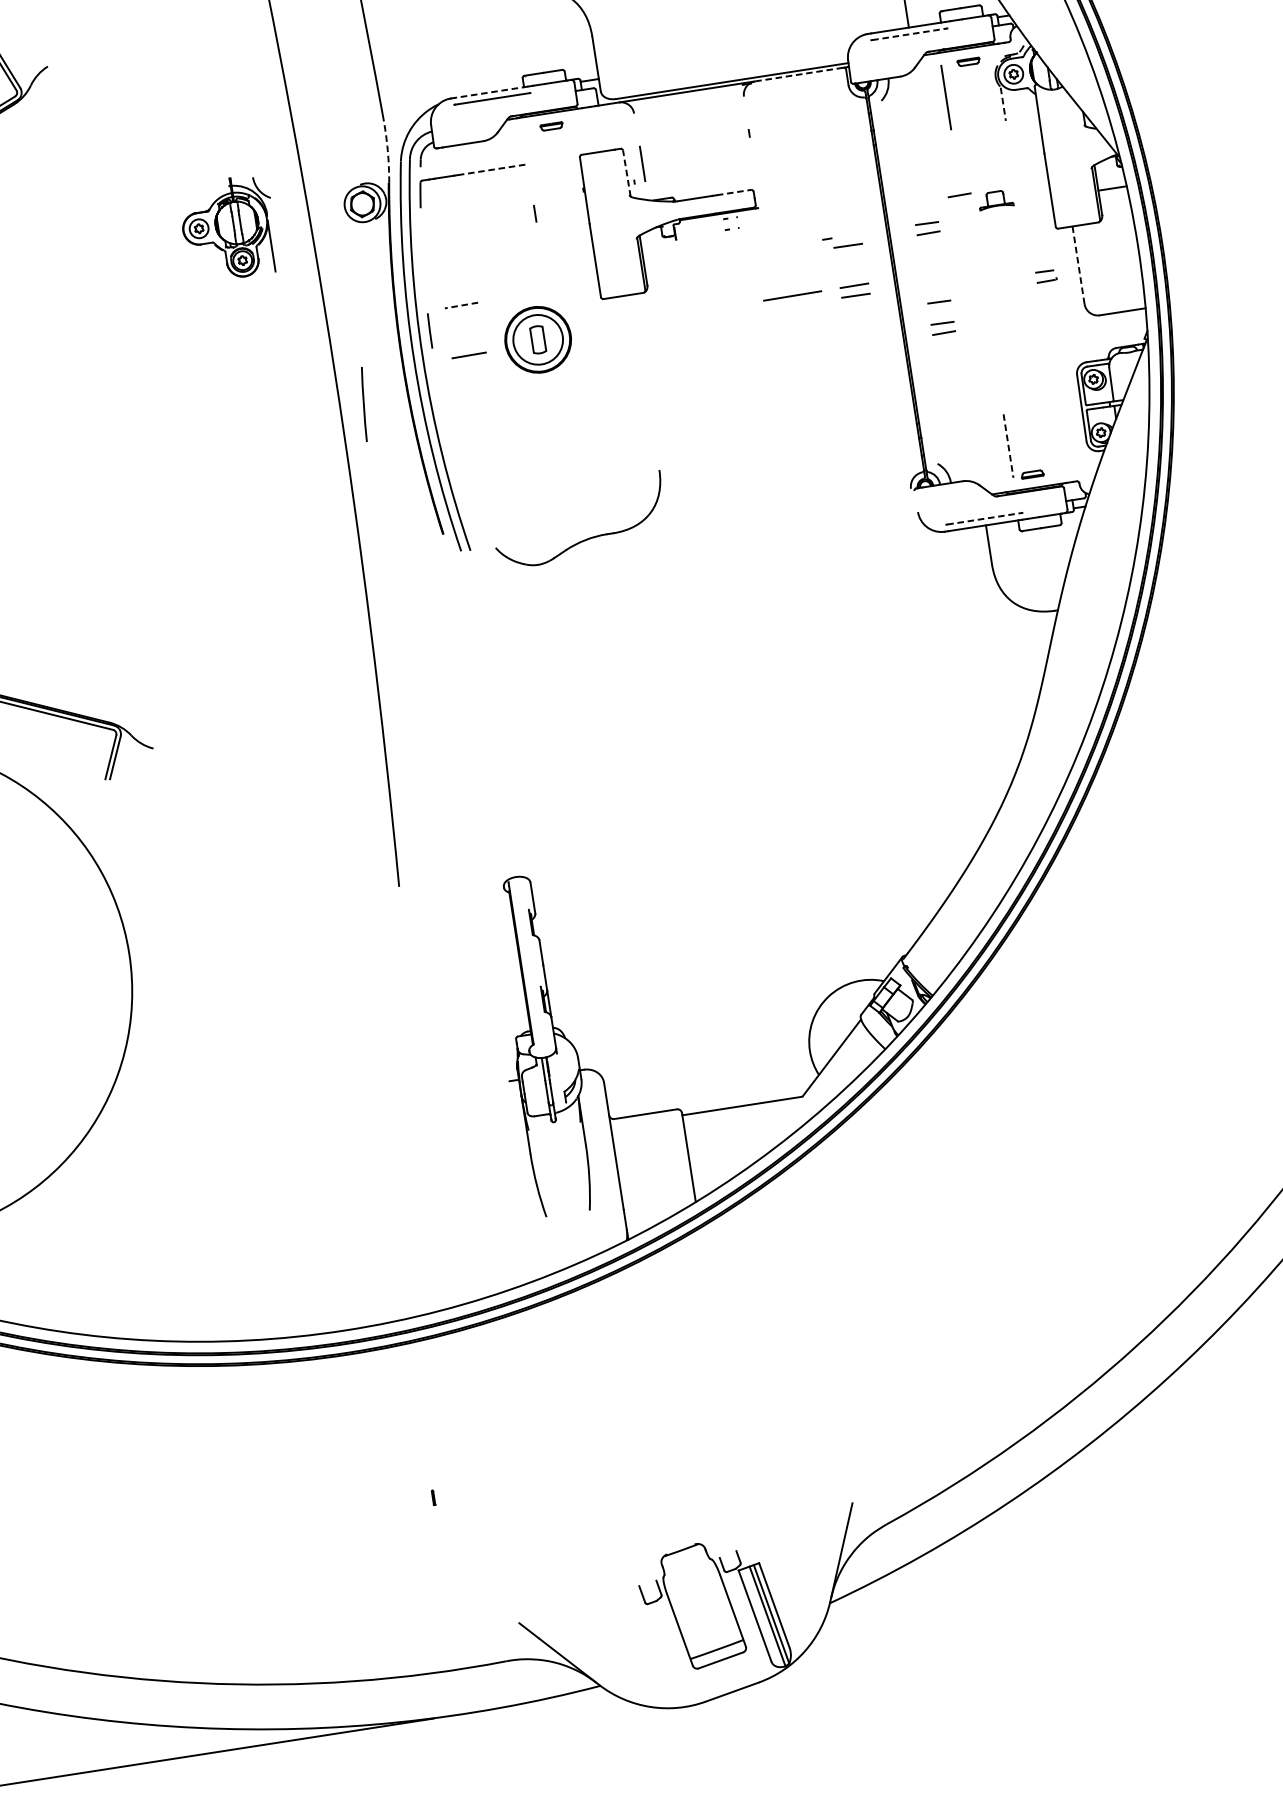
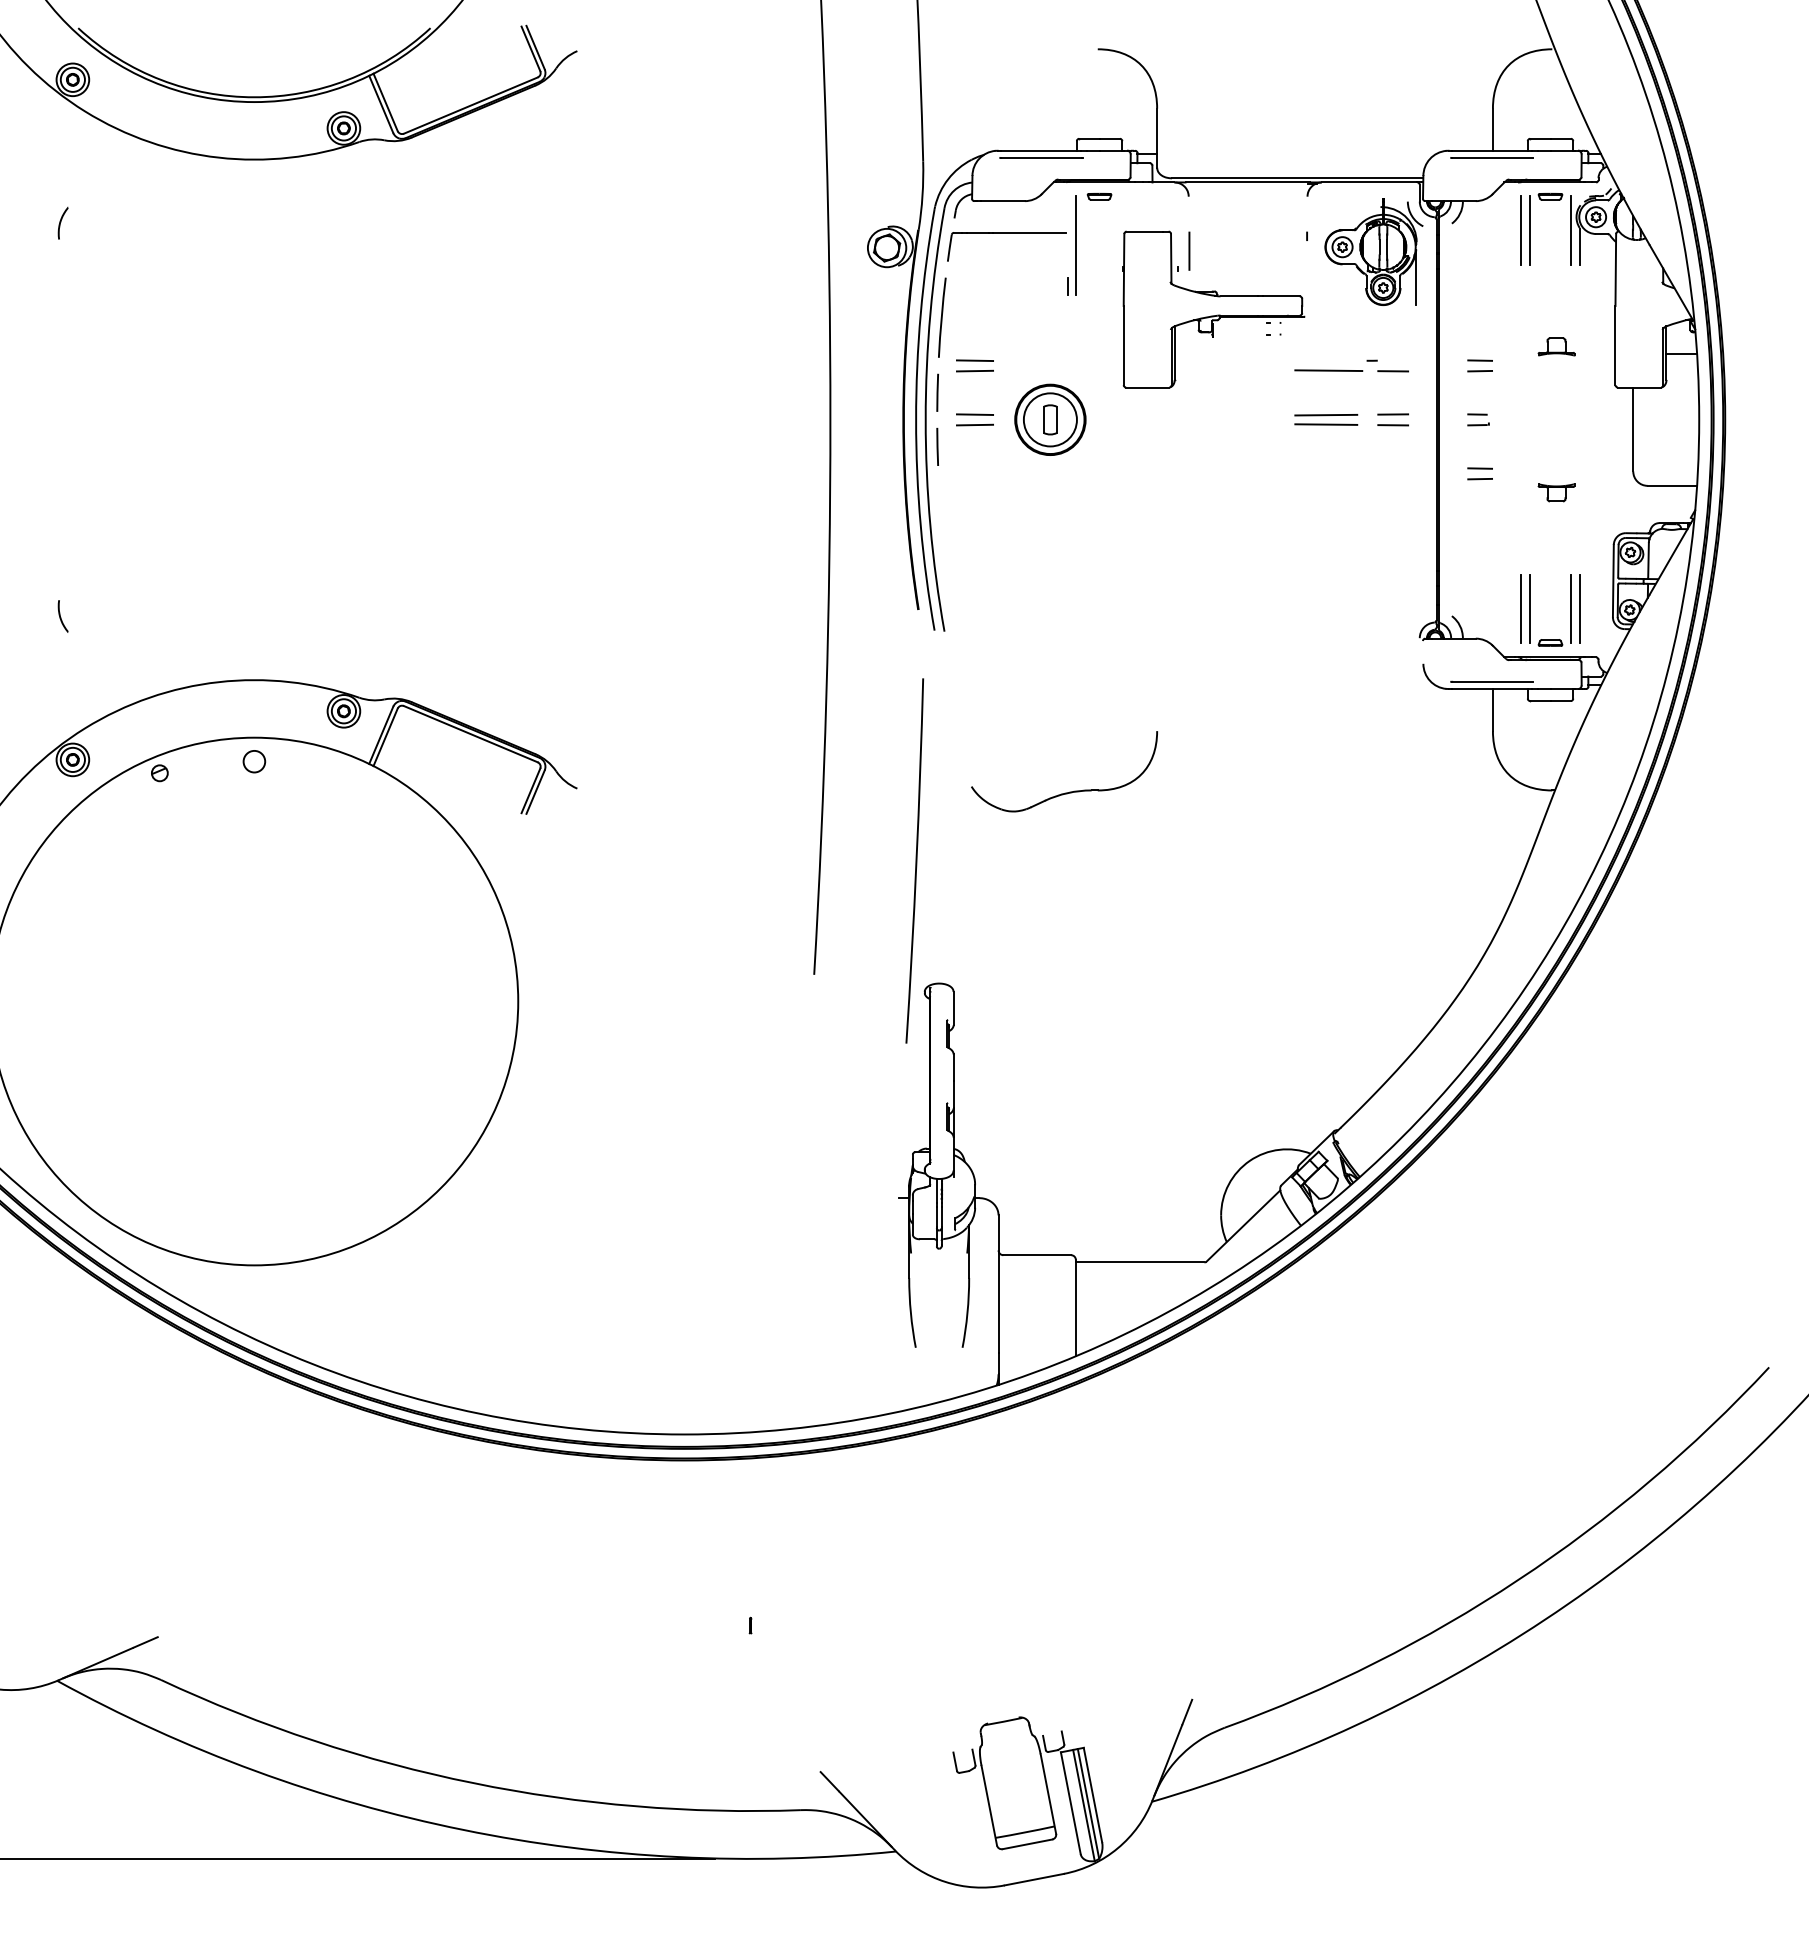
line: (910, 33) -> (1493, 157), dashed -> solid
line: (799, 74) -> (1369, 182), dashed -> solid
line: (992, 90) -> (1571, 230), added
line: (490, 92) -> (1040, 150), dashed -> solid
line: (954, 96) -> (1529, 230), added
line: (1003, 104) -> (1580, 247), dashed -> solid
arc: (387, 150) -> (922, 195), dashed -> solid
line: (491, 169) -> (1028, 232), dashed -> solid
line: (627, 173) -> (1171, 258), dashed -> solid
line: (537, 174) -> (1076, 245), added
line: (734, 192) -> (1281, 296), dashed -> solid
line: (959, 195) -> (1518, 336), removed
part: (228, 228) -> (1373, 251), moved
line: (788, 254) -> (1328, 370), added
line: (1078, 265) -> (1633, 429), dashed -> solid
part: (1046, 275) -> (1478, 419), moved
line: (459, 295) -> (974, 360), added
line: (938, 302) -> (1479, 445), removed
line: (794, 304) -> (1326, 424), added
line: (461, 305) -> (974, 371), dashed -> solid
part: (1016, 334) -> (1556, 492), added
line: (467, 345) -> (974, 414), added
line: (437, 380) -> (937, 446), added
line: (364, 404) -> (942, 317), moved
line: (1055, 438) -> (1580, 608), added
line: (1047, 439) -> (1571, 608), added
line: (999, 446) -> (1520, 608), added
line: (1008, 446) -> (1529, 609), dashed -> solid
line: (985, 518) -> (1493, 681), dashed -> solid
part: (586, 538) -> (1069, 791), moved
arc: (476, 766) -> (915, 860), added

